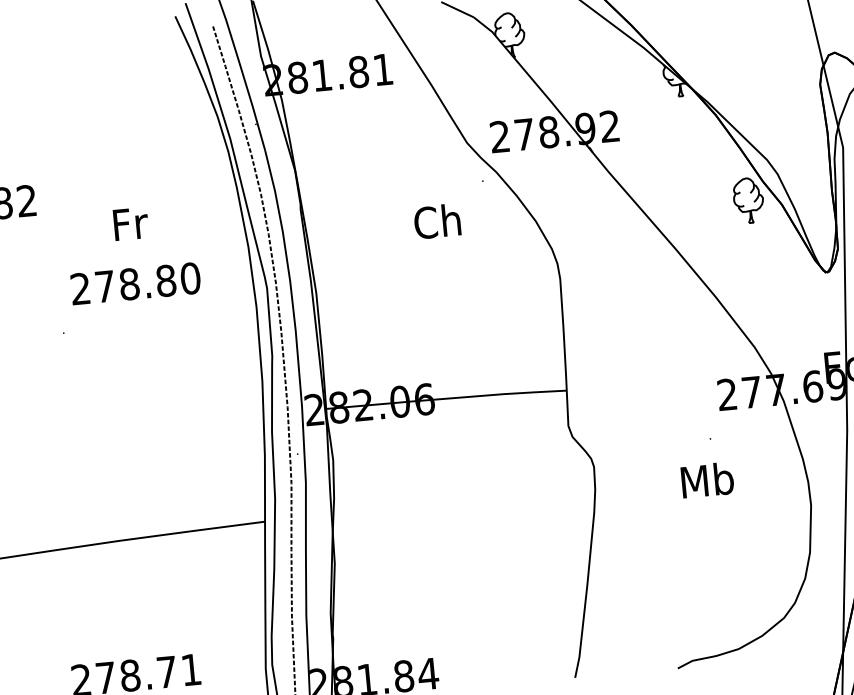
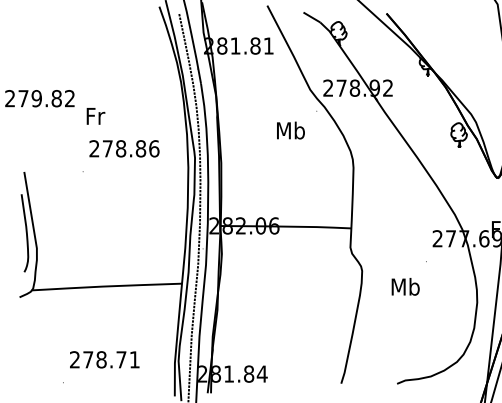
text: (437, 221) -> (290, 130), Ch -> Mb
text: (130, 224) -> (95, 116), moved
text: (190, 277) -> (154, 148), 278.80 -> 278.86
text: (707, 479) -> (405, 286), moved

